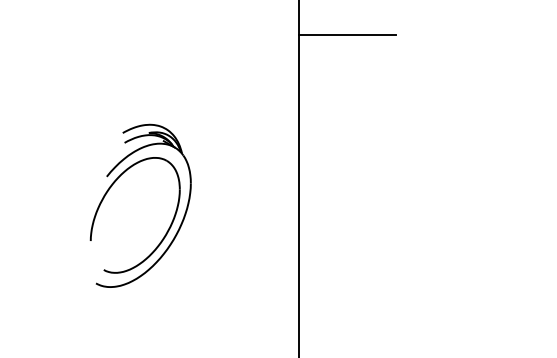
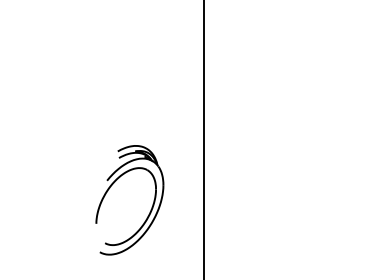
line: (347, 34) -> (236, 85), removed
part: (111, 188) -> (110, 188), moved

